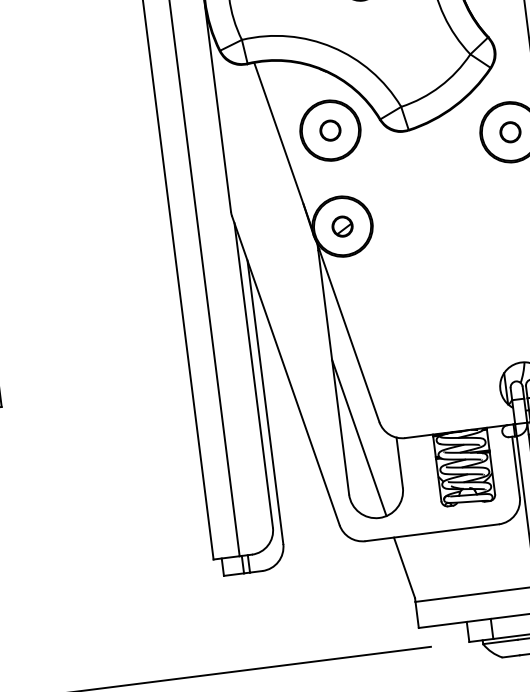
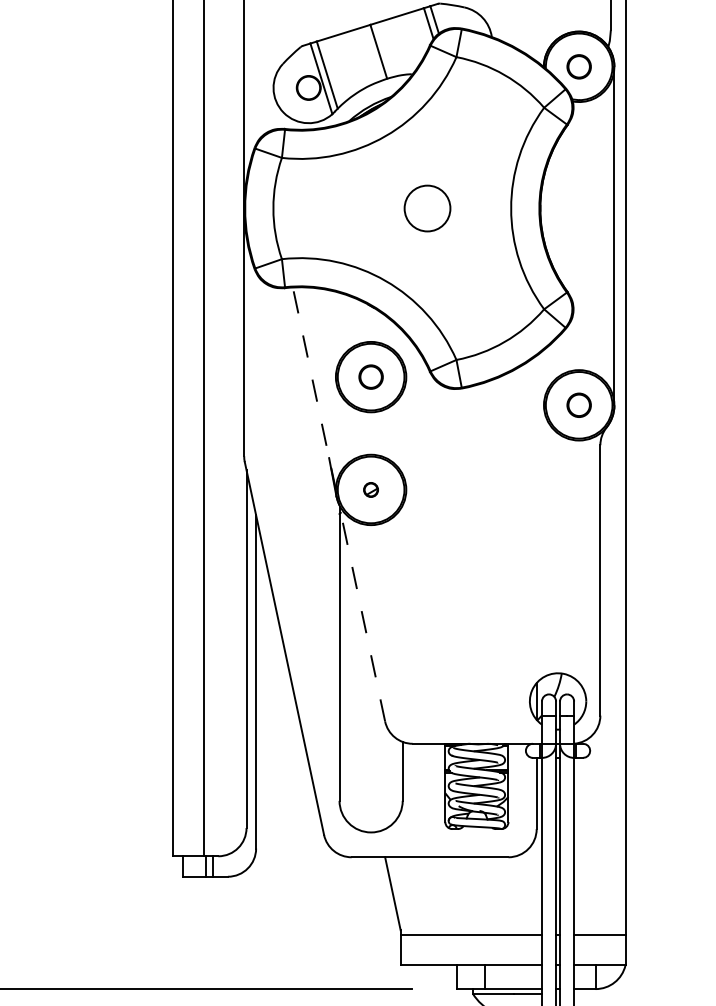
line: (283, 147) -> (314, 389), solid -> dashed
part: (342, 226) -> (370, 489), size x0.6
line: (347, 331) -> (361, 612), solid -> dashed
line: (359, 437) -> (359, 736), removed

